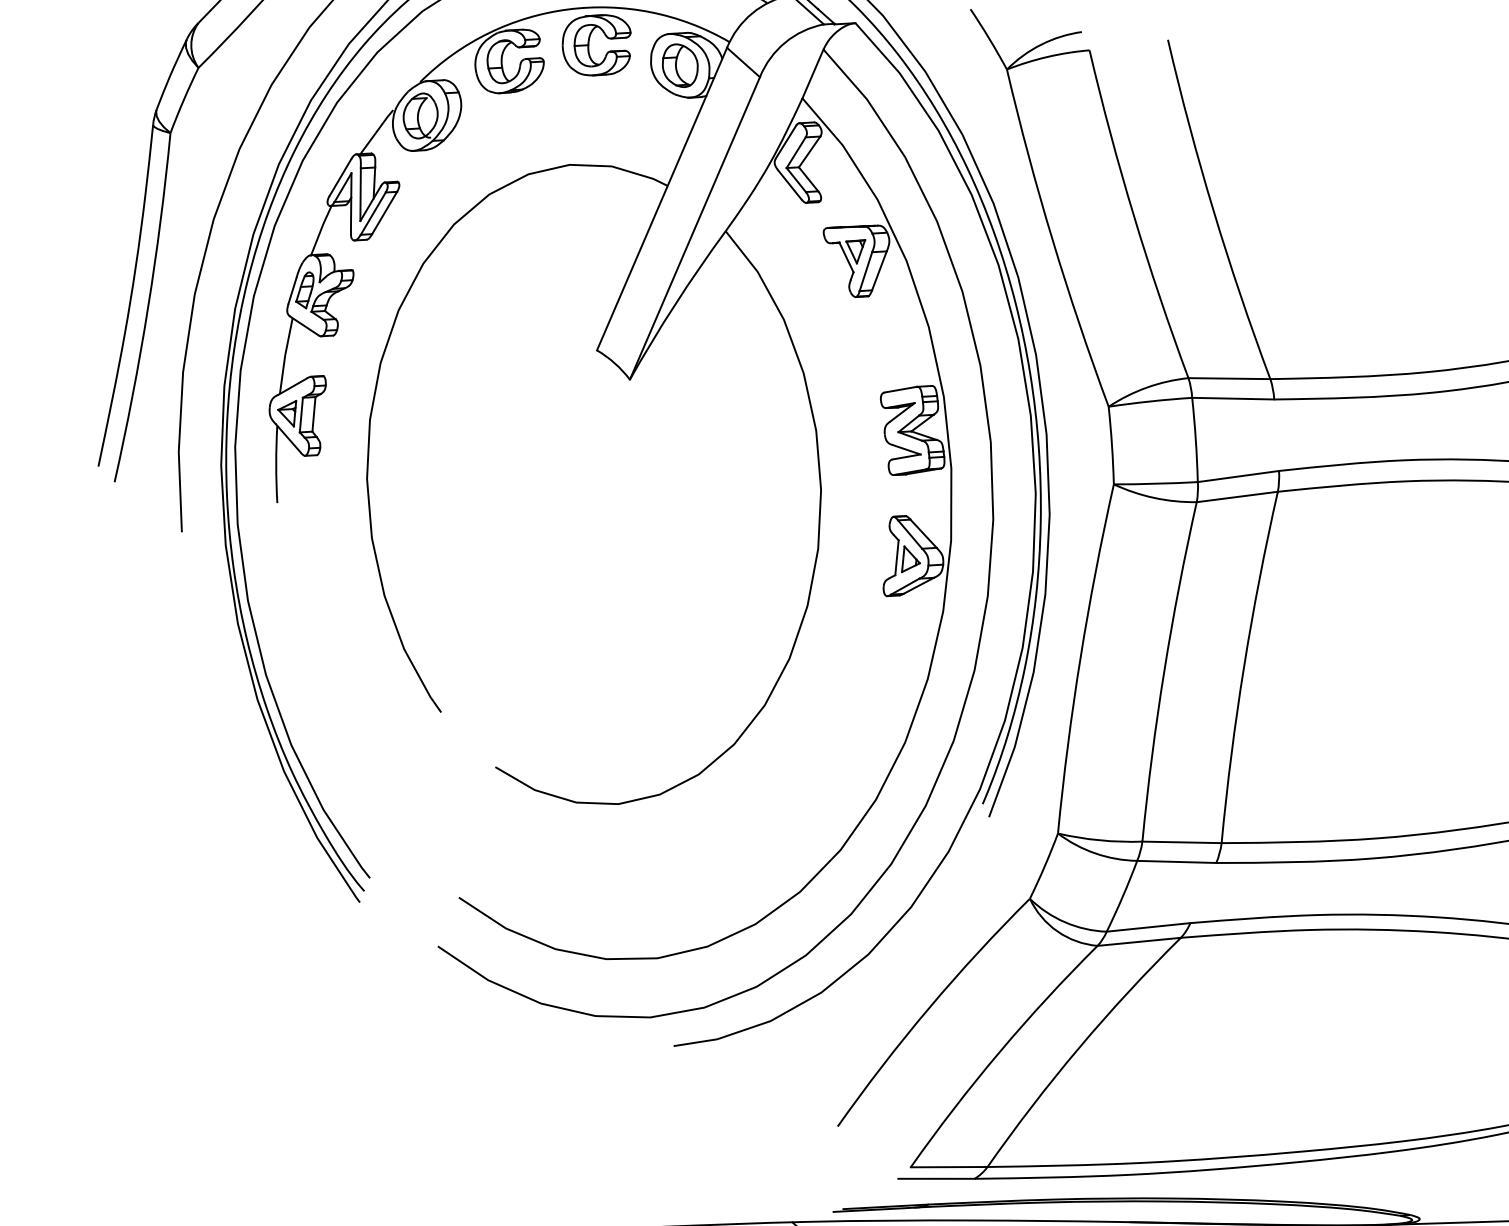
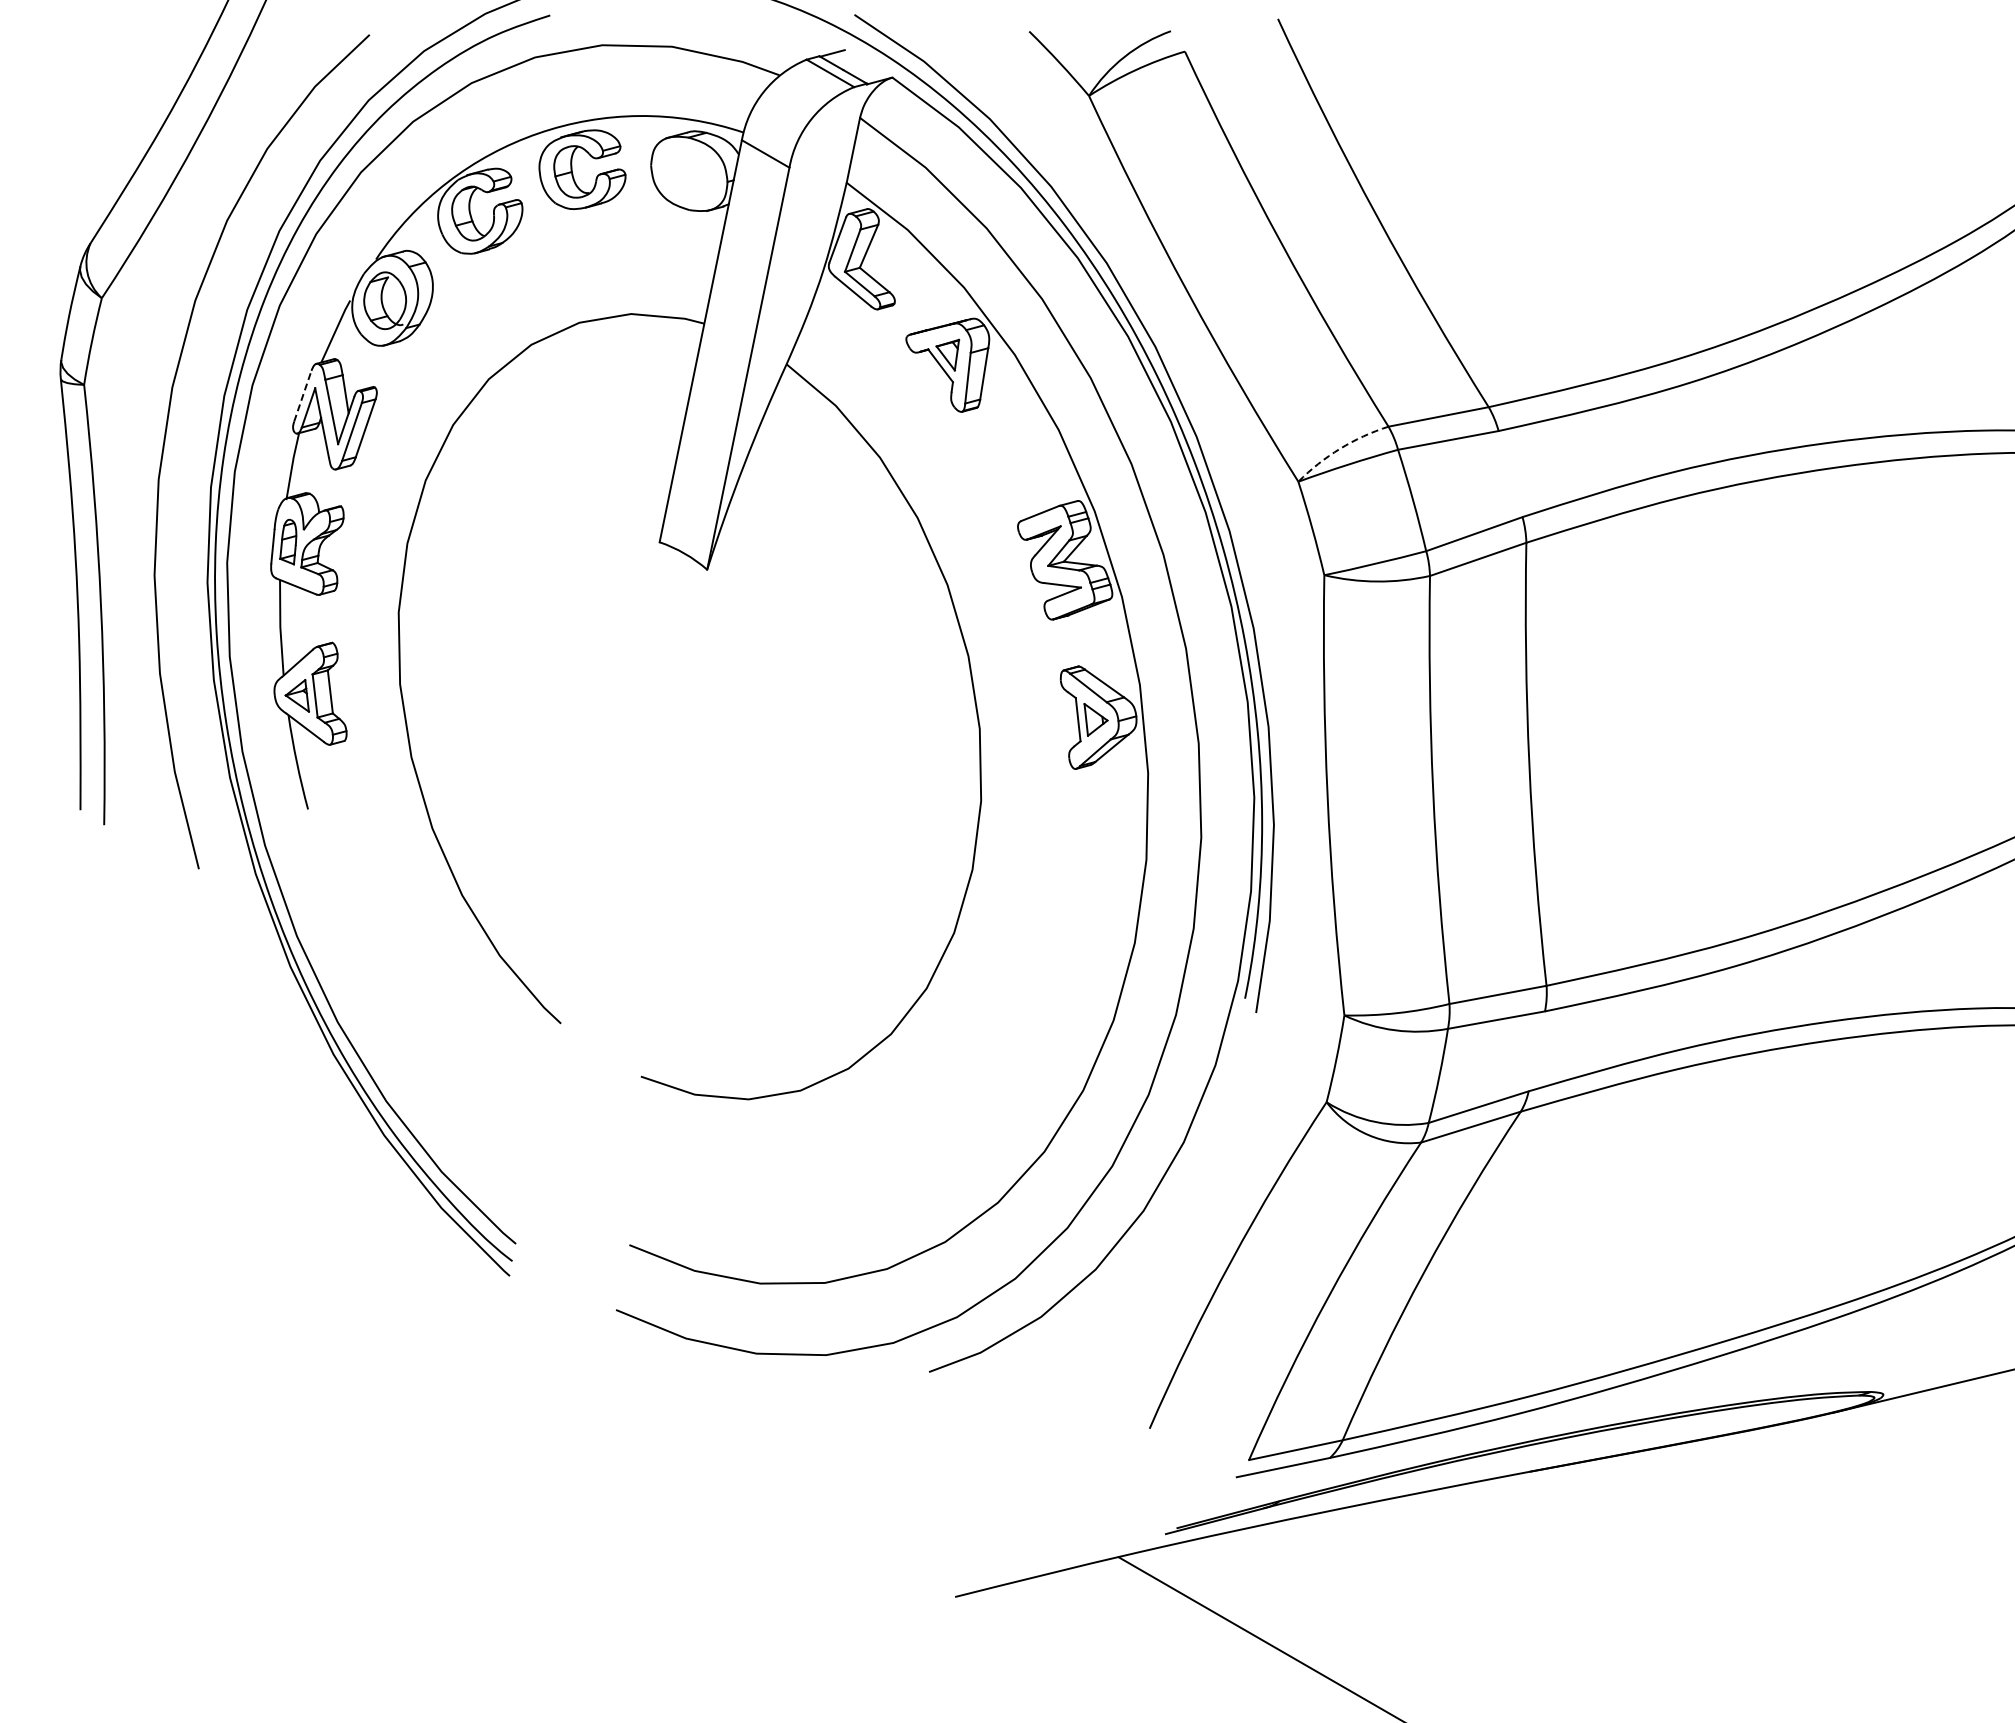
part: (679, 65) -> (688, 173), removed
line: (340, 177) -> (302, 396), solid -> dashed
arc: (1147, 387) -> (1340, 448), solid -> dashed

